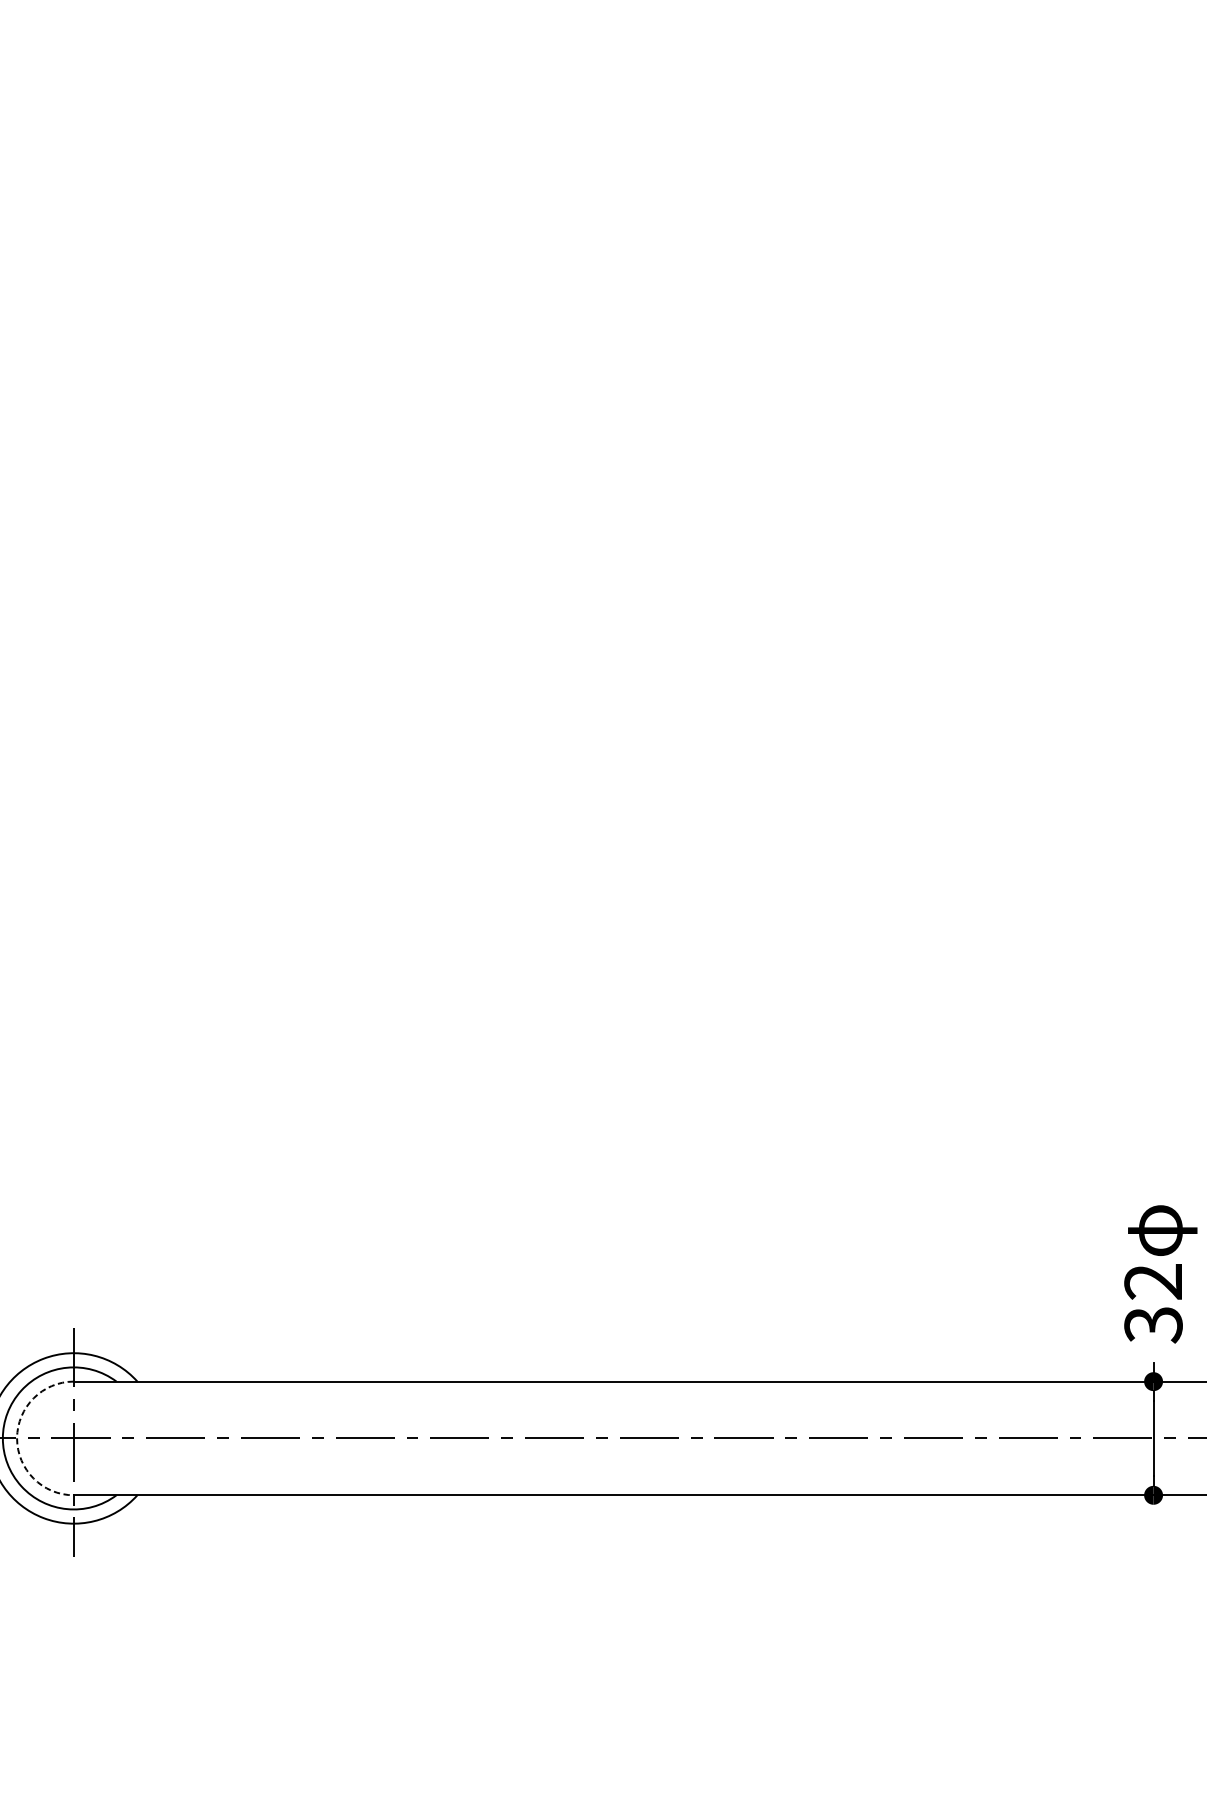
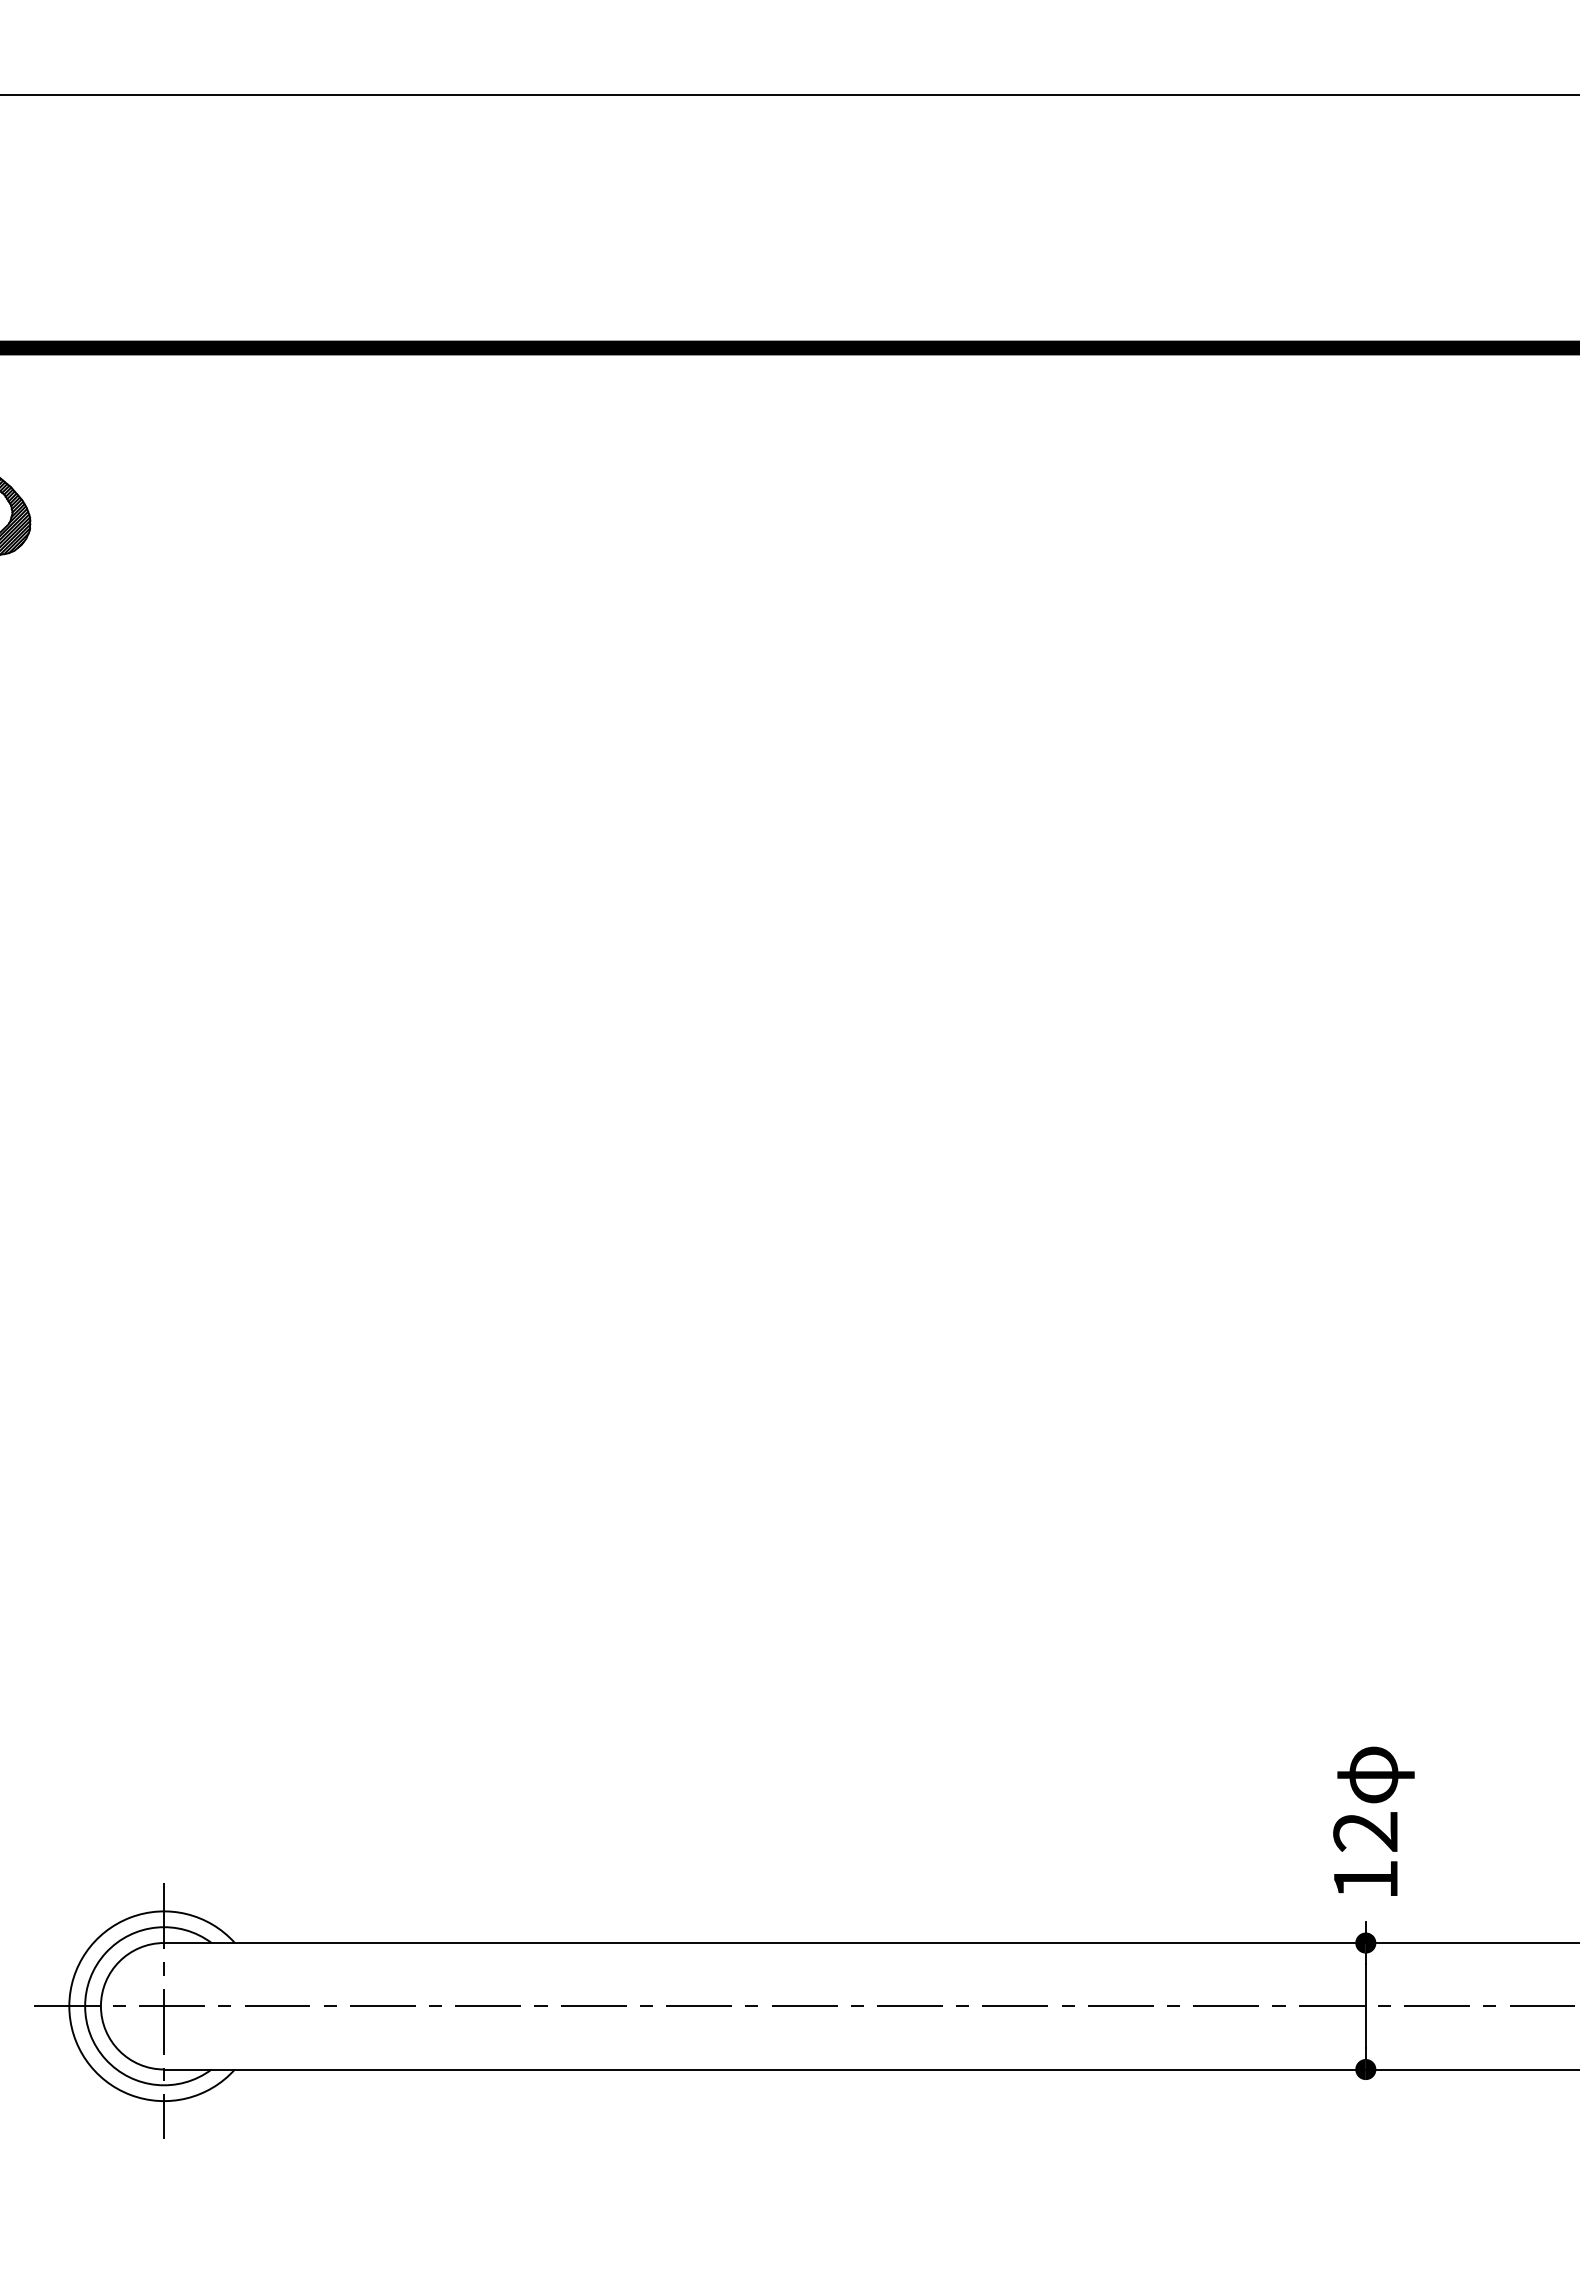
text: (1153, 1325) -> (1365, 1880), 32 -> 12
arc: (16, 1438) -> (100, 2006), dashed -> solid

